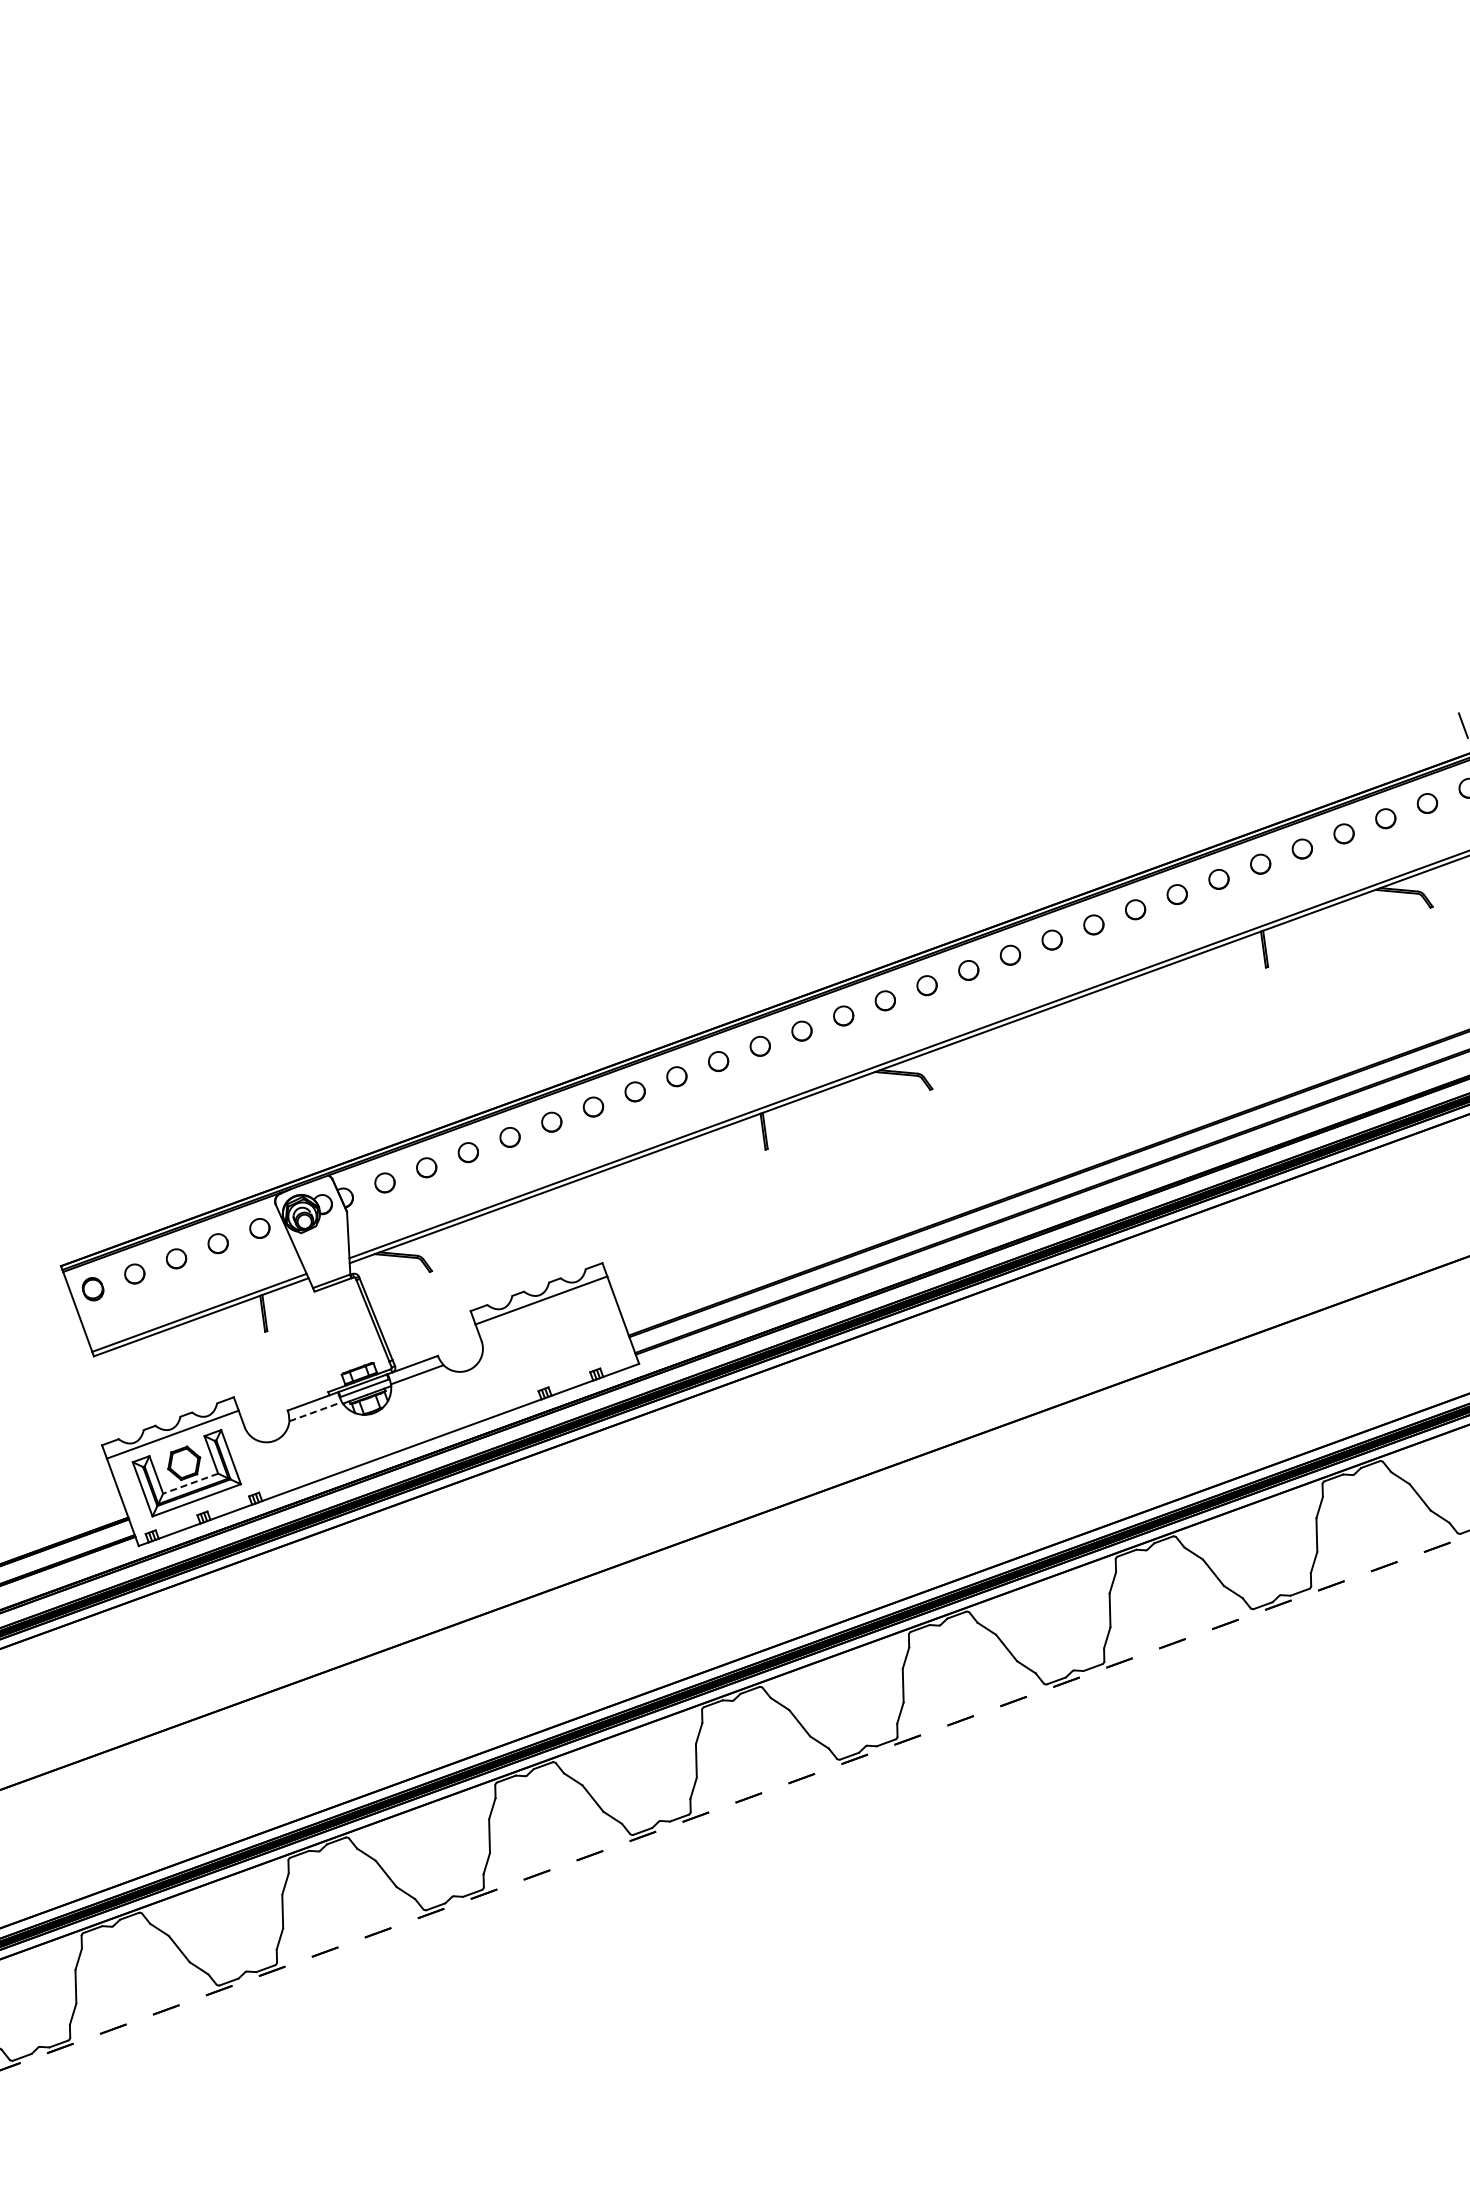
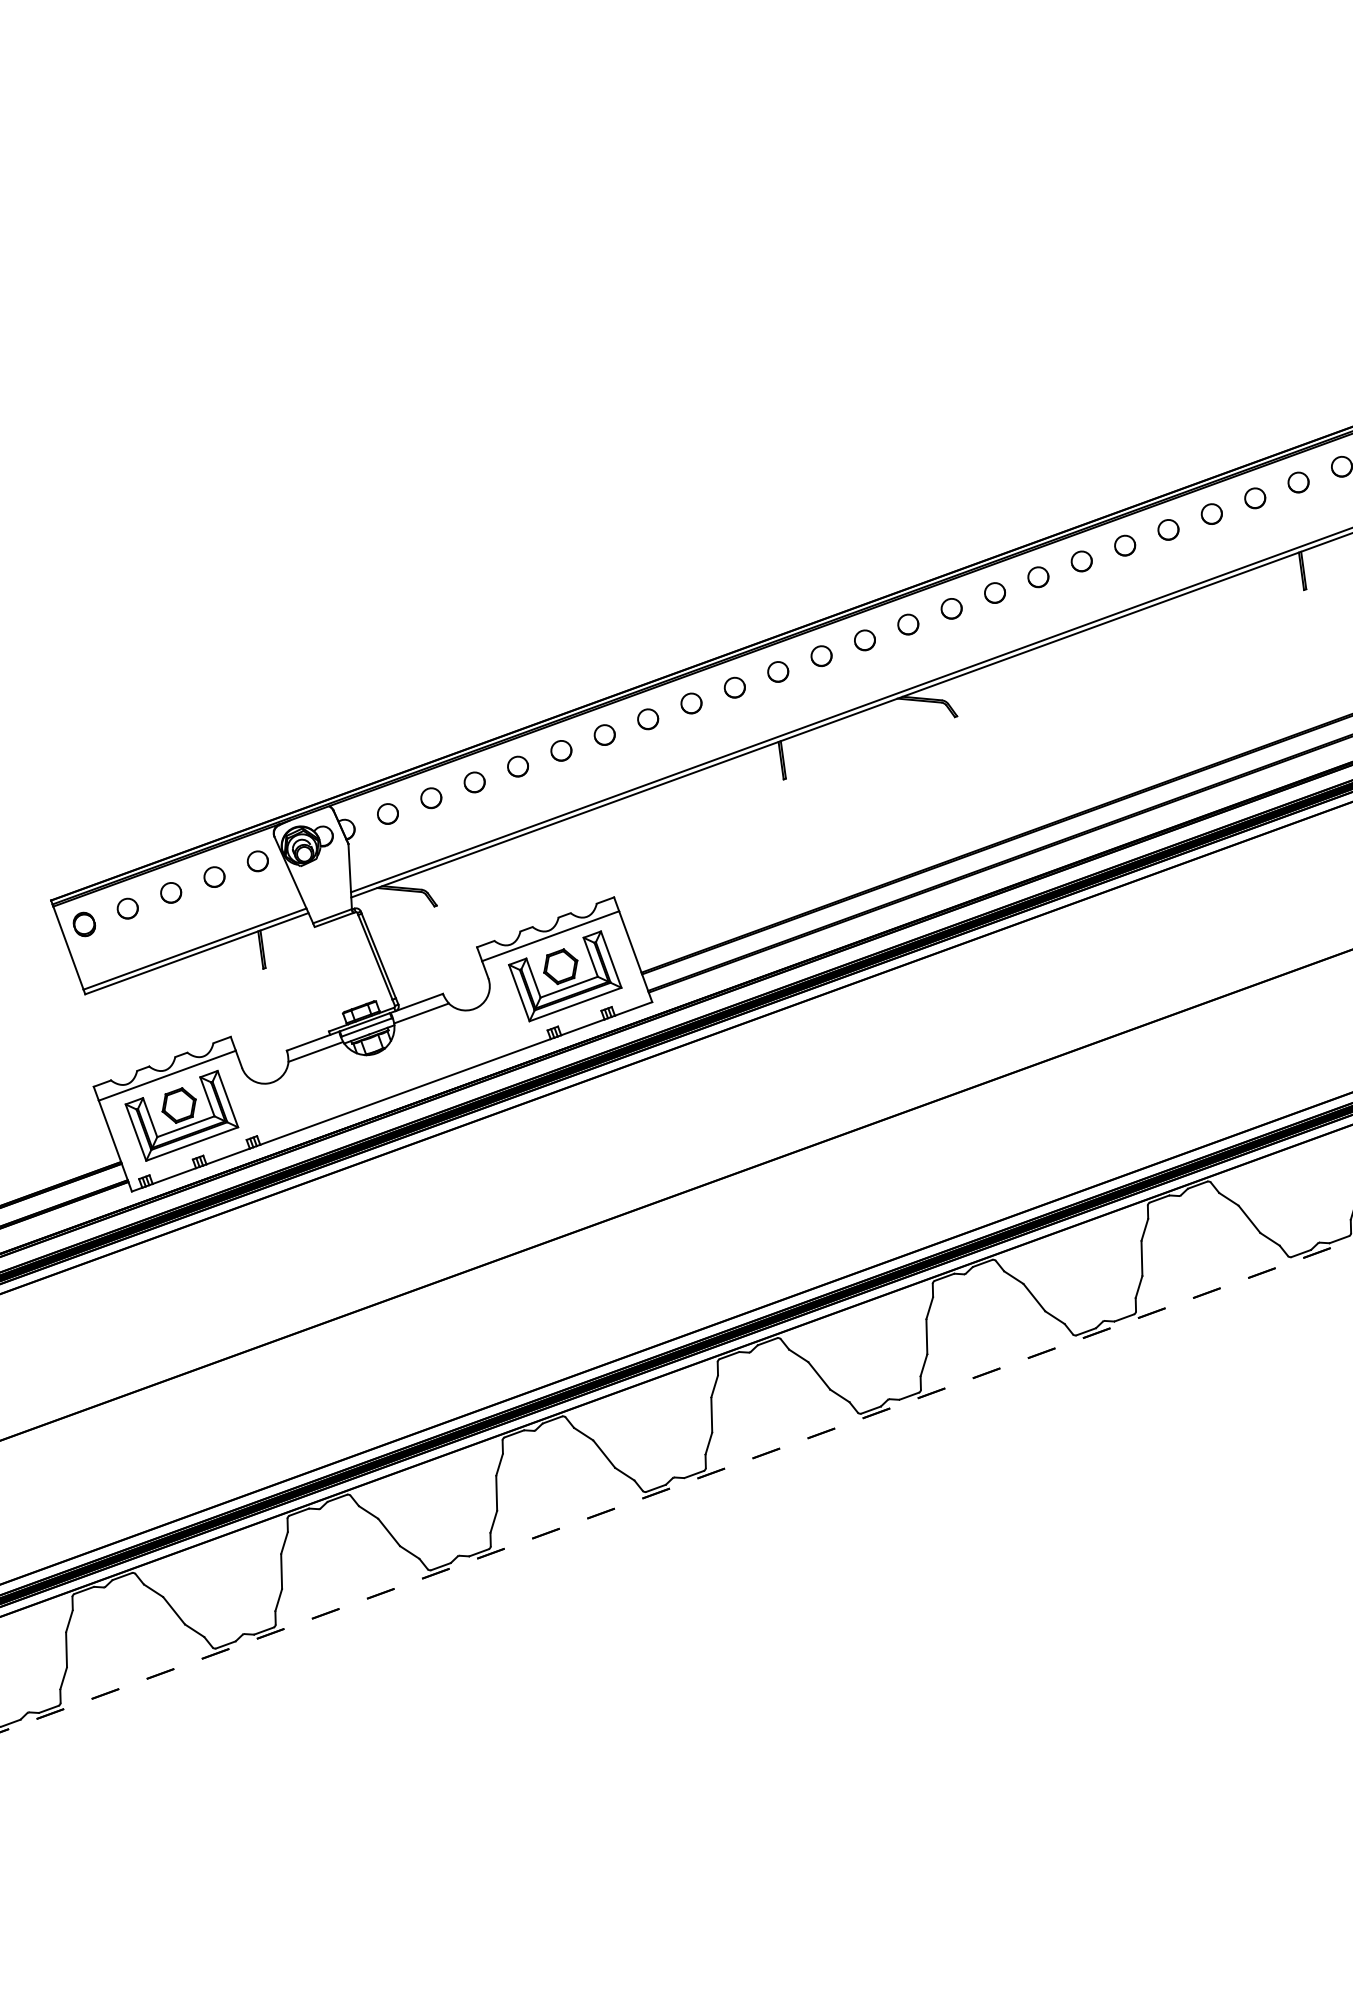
part: (555, 1338) -> (565, 975), added
line: (315, 1411) -> (315, 1051), dashed -> solid
line: (190, 1483) -> (185, 1126), dashed -> solid

